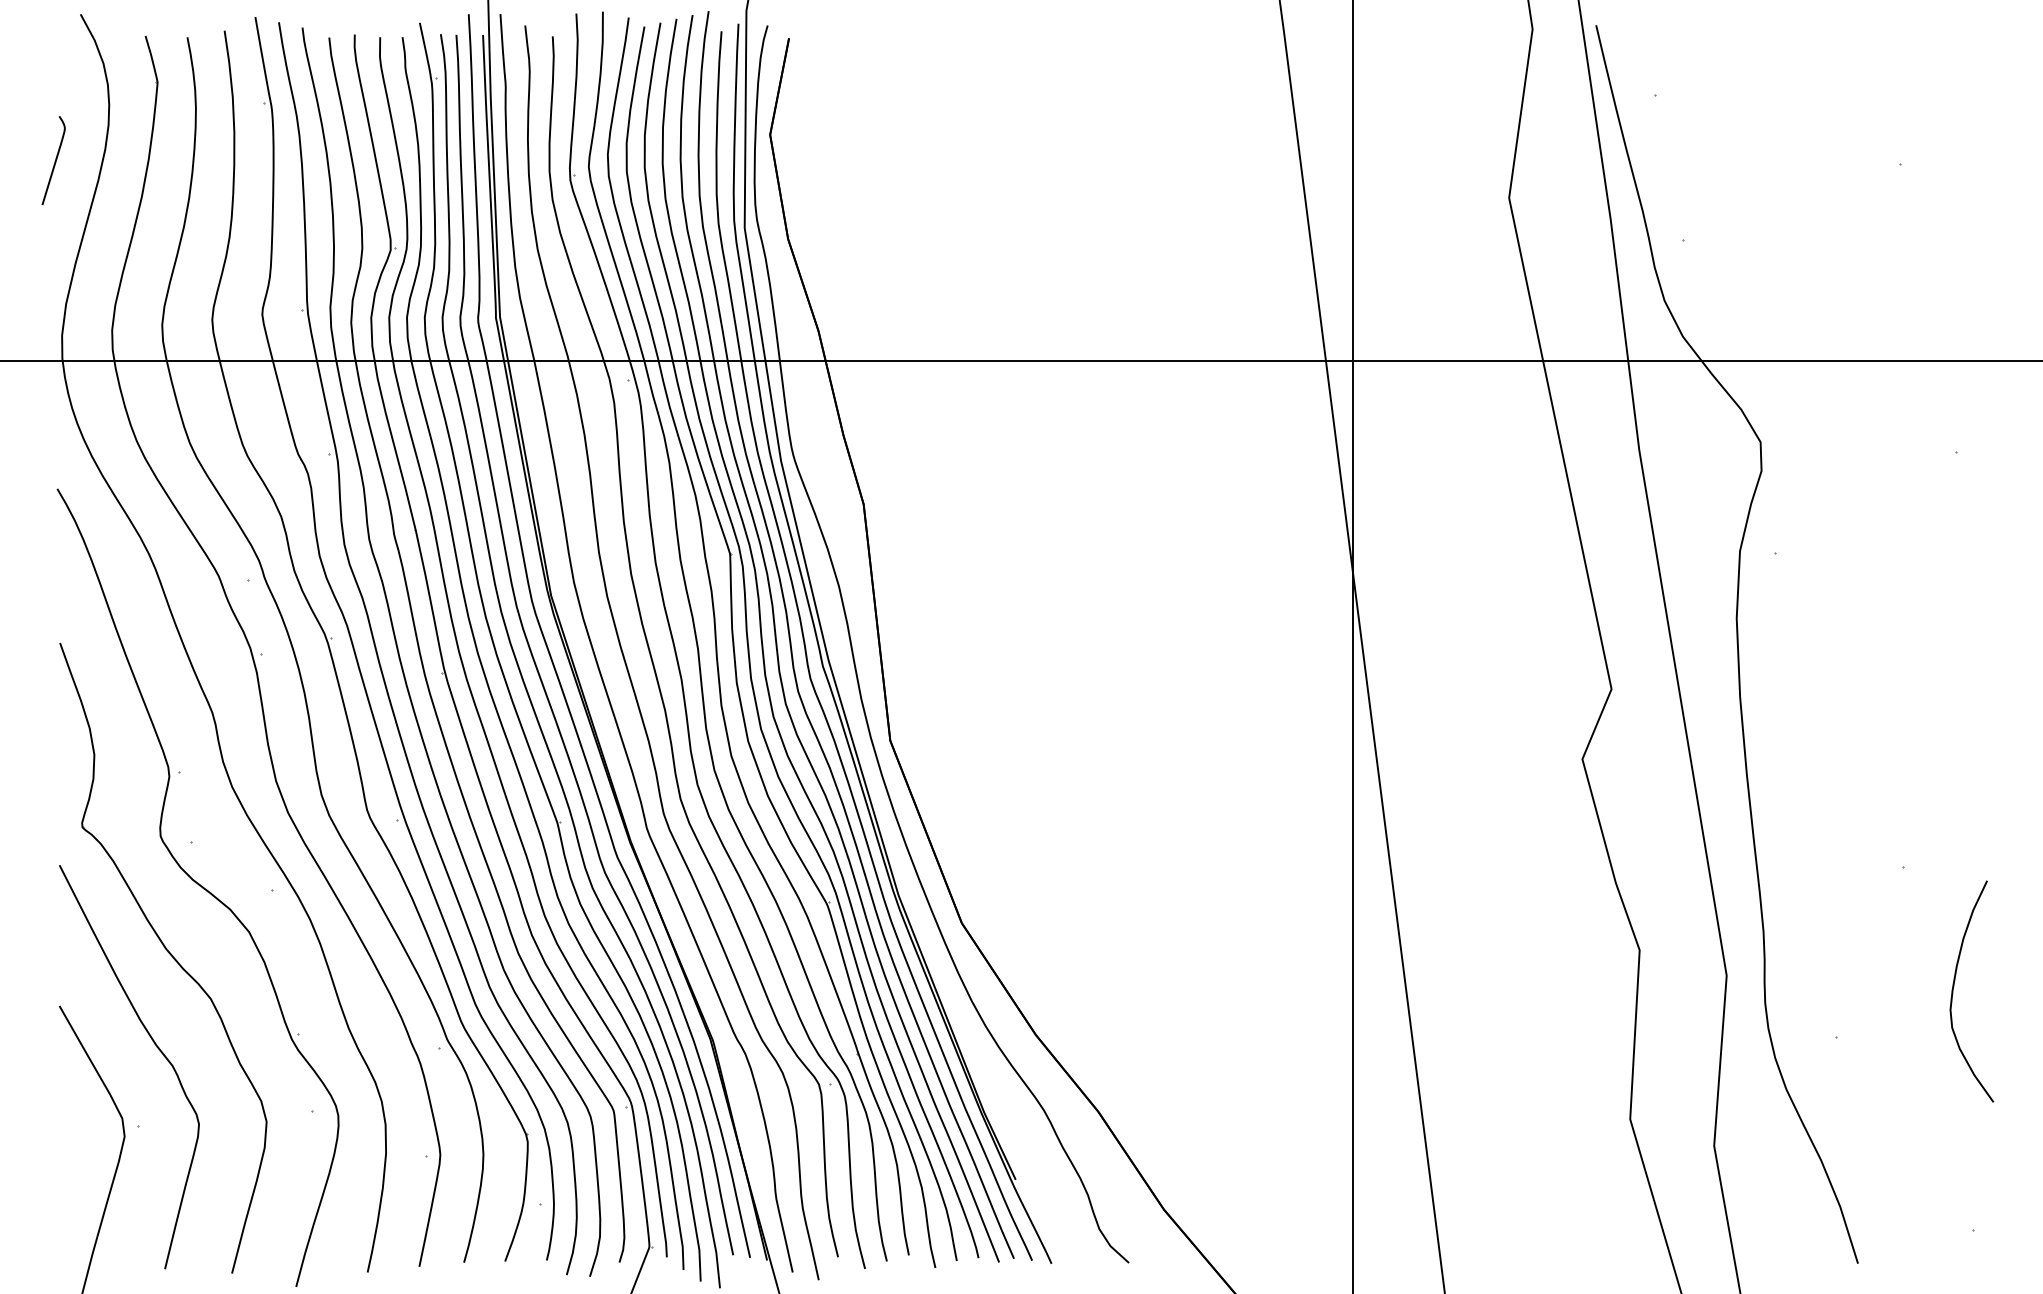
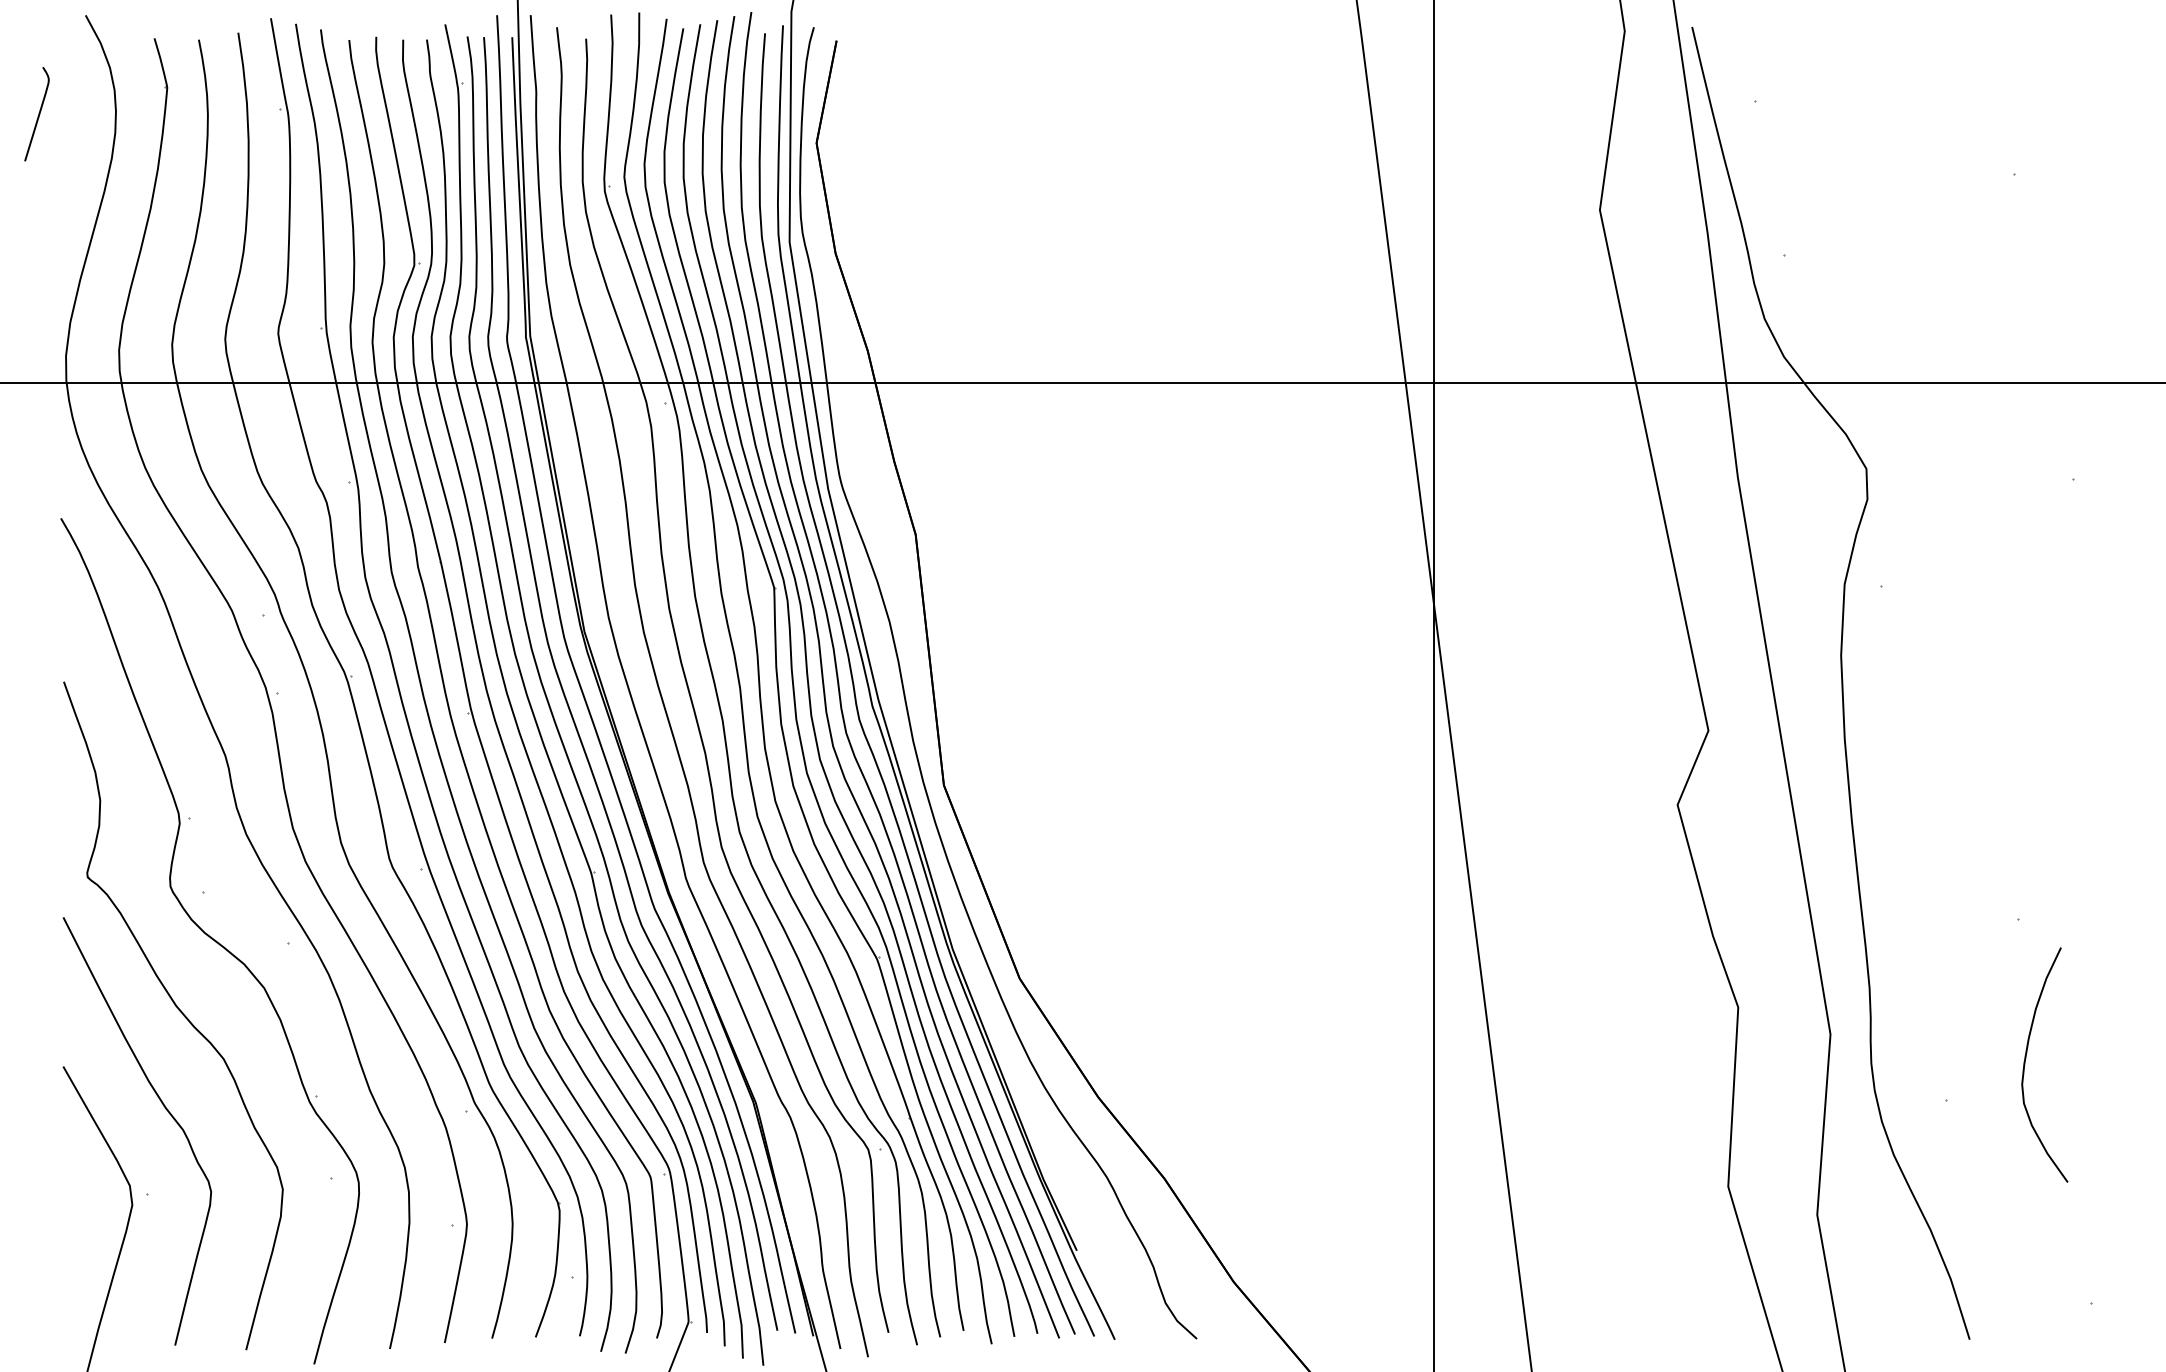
curve: (54, 161) -> (37, 115), moved
curve: (1954, 986) -> (2026, 1059), moved

